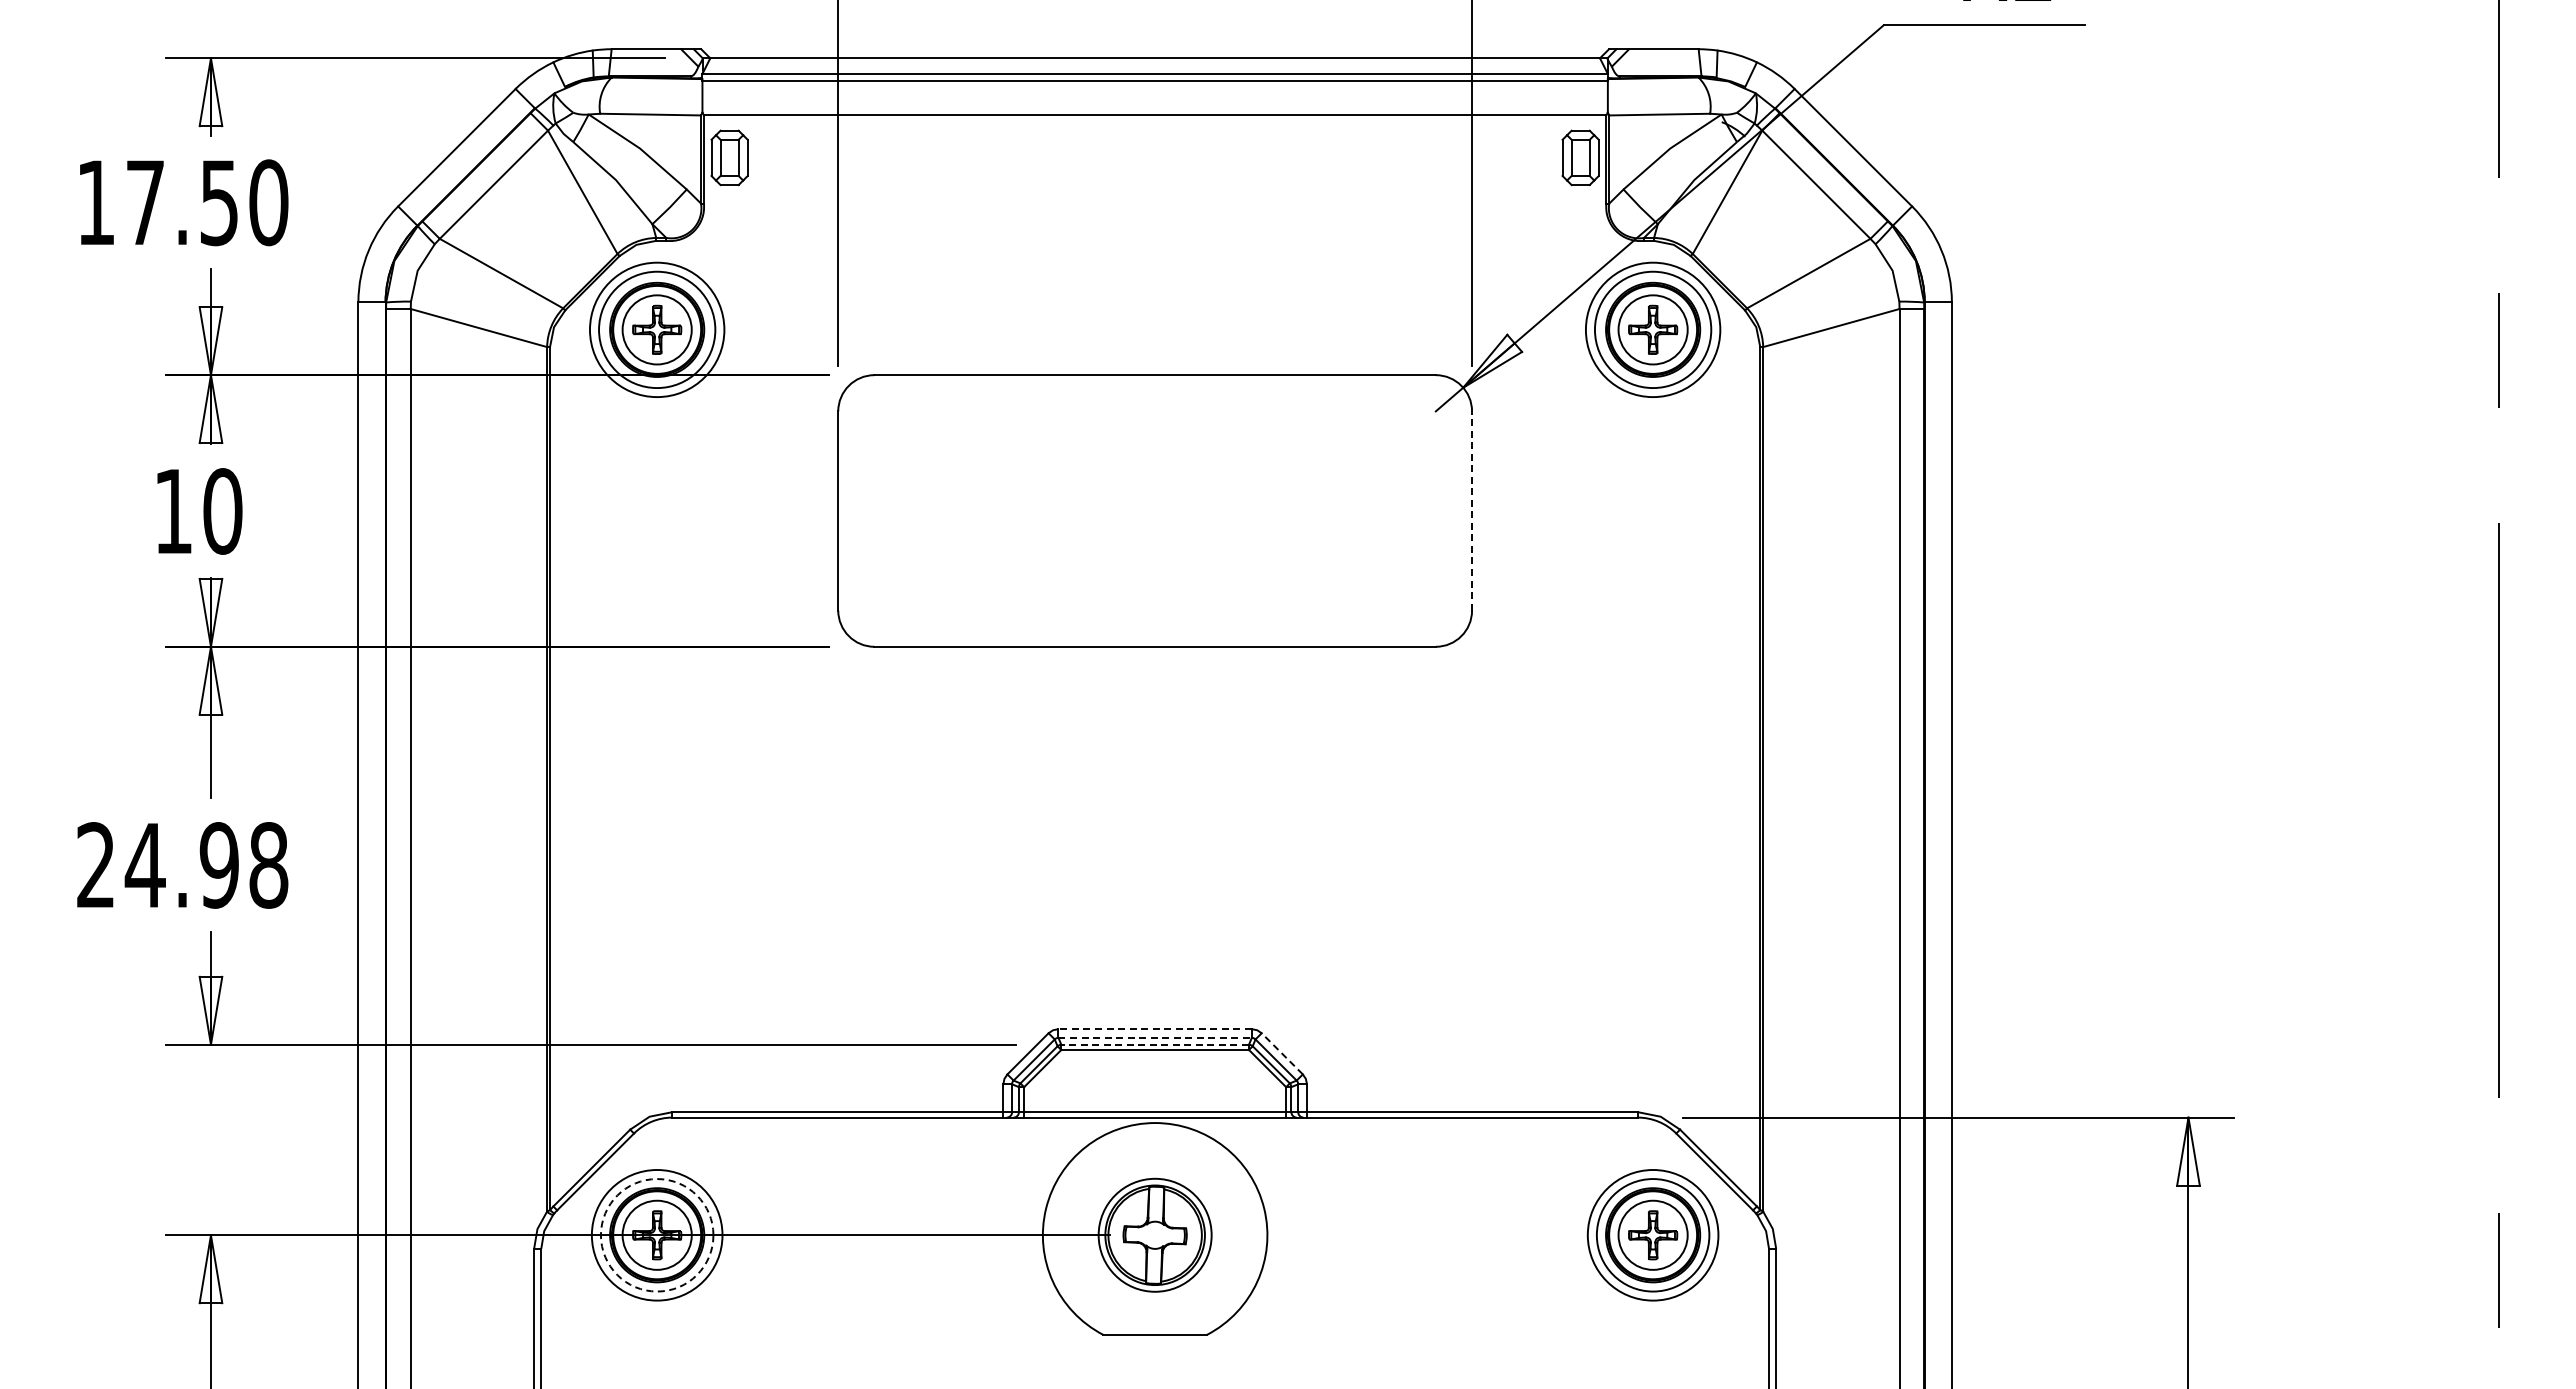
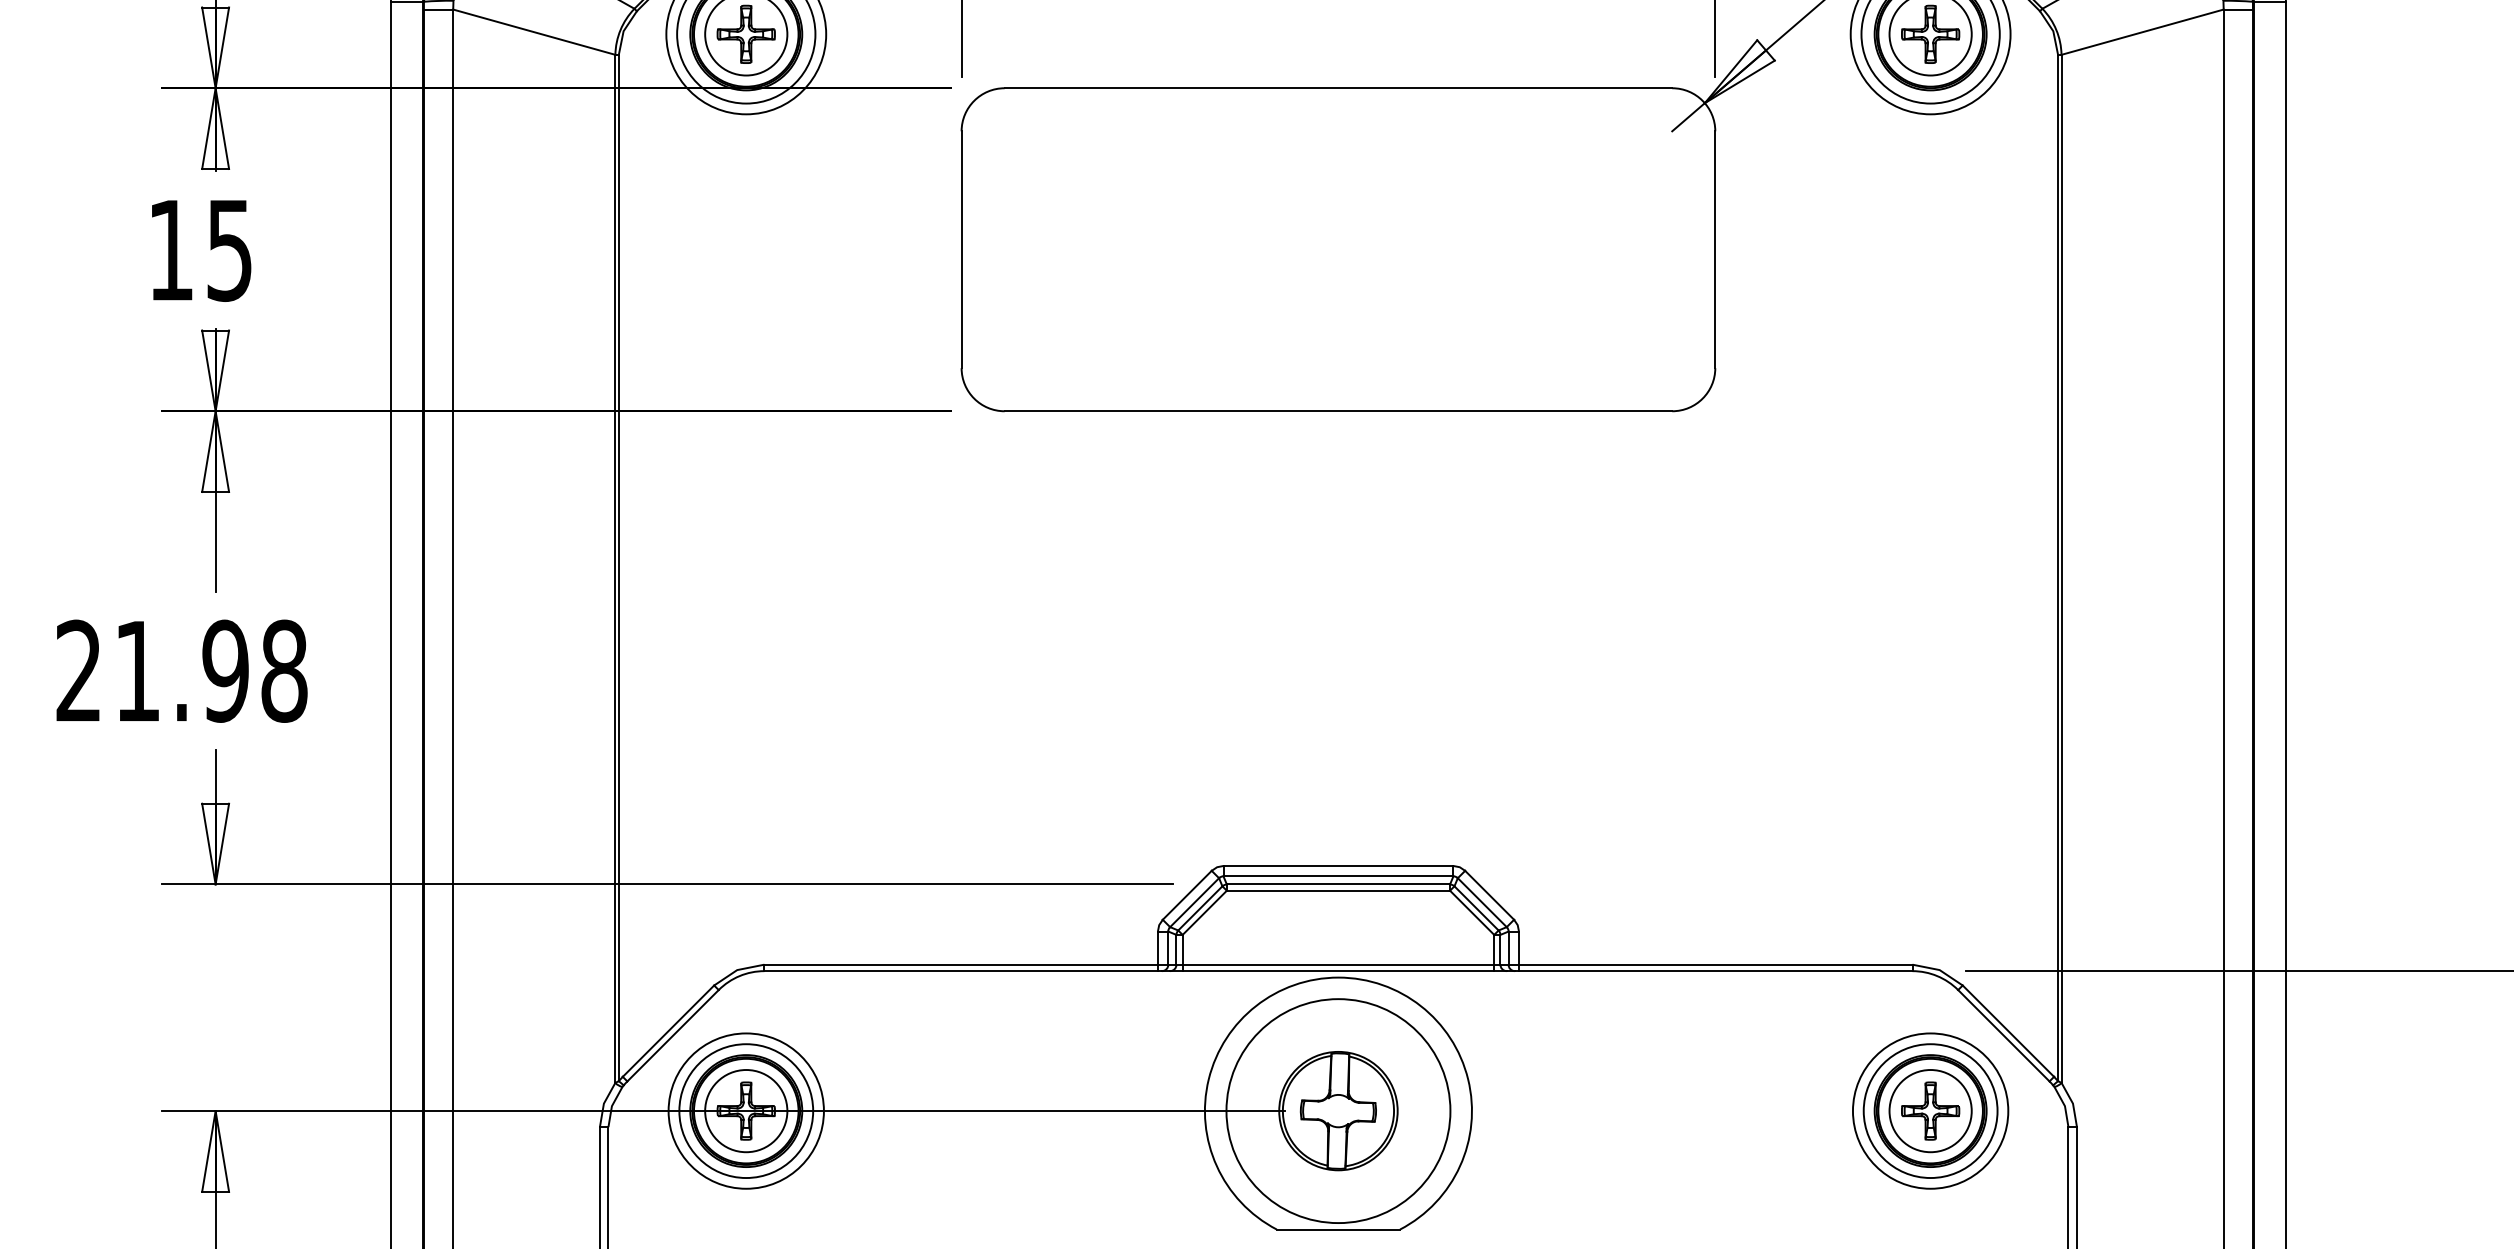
line: (1472, 510) -> (1715, 249), dashed -> solid
text: (222, 511) -> (229, 250), 10 -> 15
text: (144, 865) -> (136, 671), 24.98 -> 21.98
line: (1155, 1029) -> (1338, 866), dashed -> solid
line: (1155, 1037) -> (1338, 875), dashed -> solid
line: (1155, 1044) -> (1338, 884), dashed -> solid
line: (1281, 1053) -> (1488, 894), dashed -> solid
circle: (656, 1235) -> (745, 1111), dashed -> solid
circle: (1155, 1235) -> (1338, 1111), size x1.67

